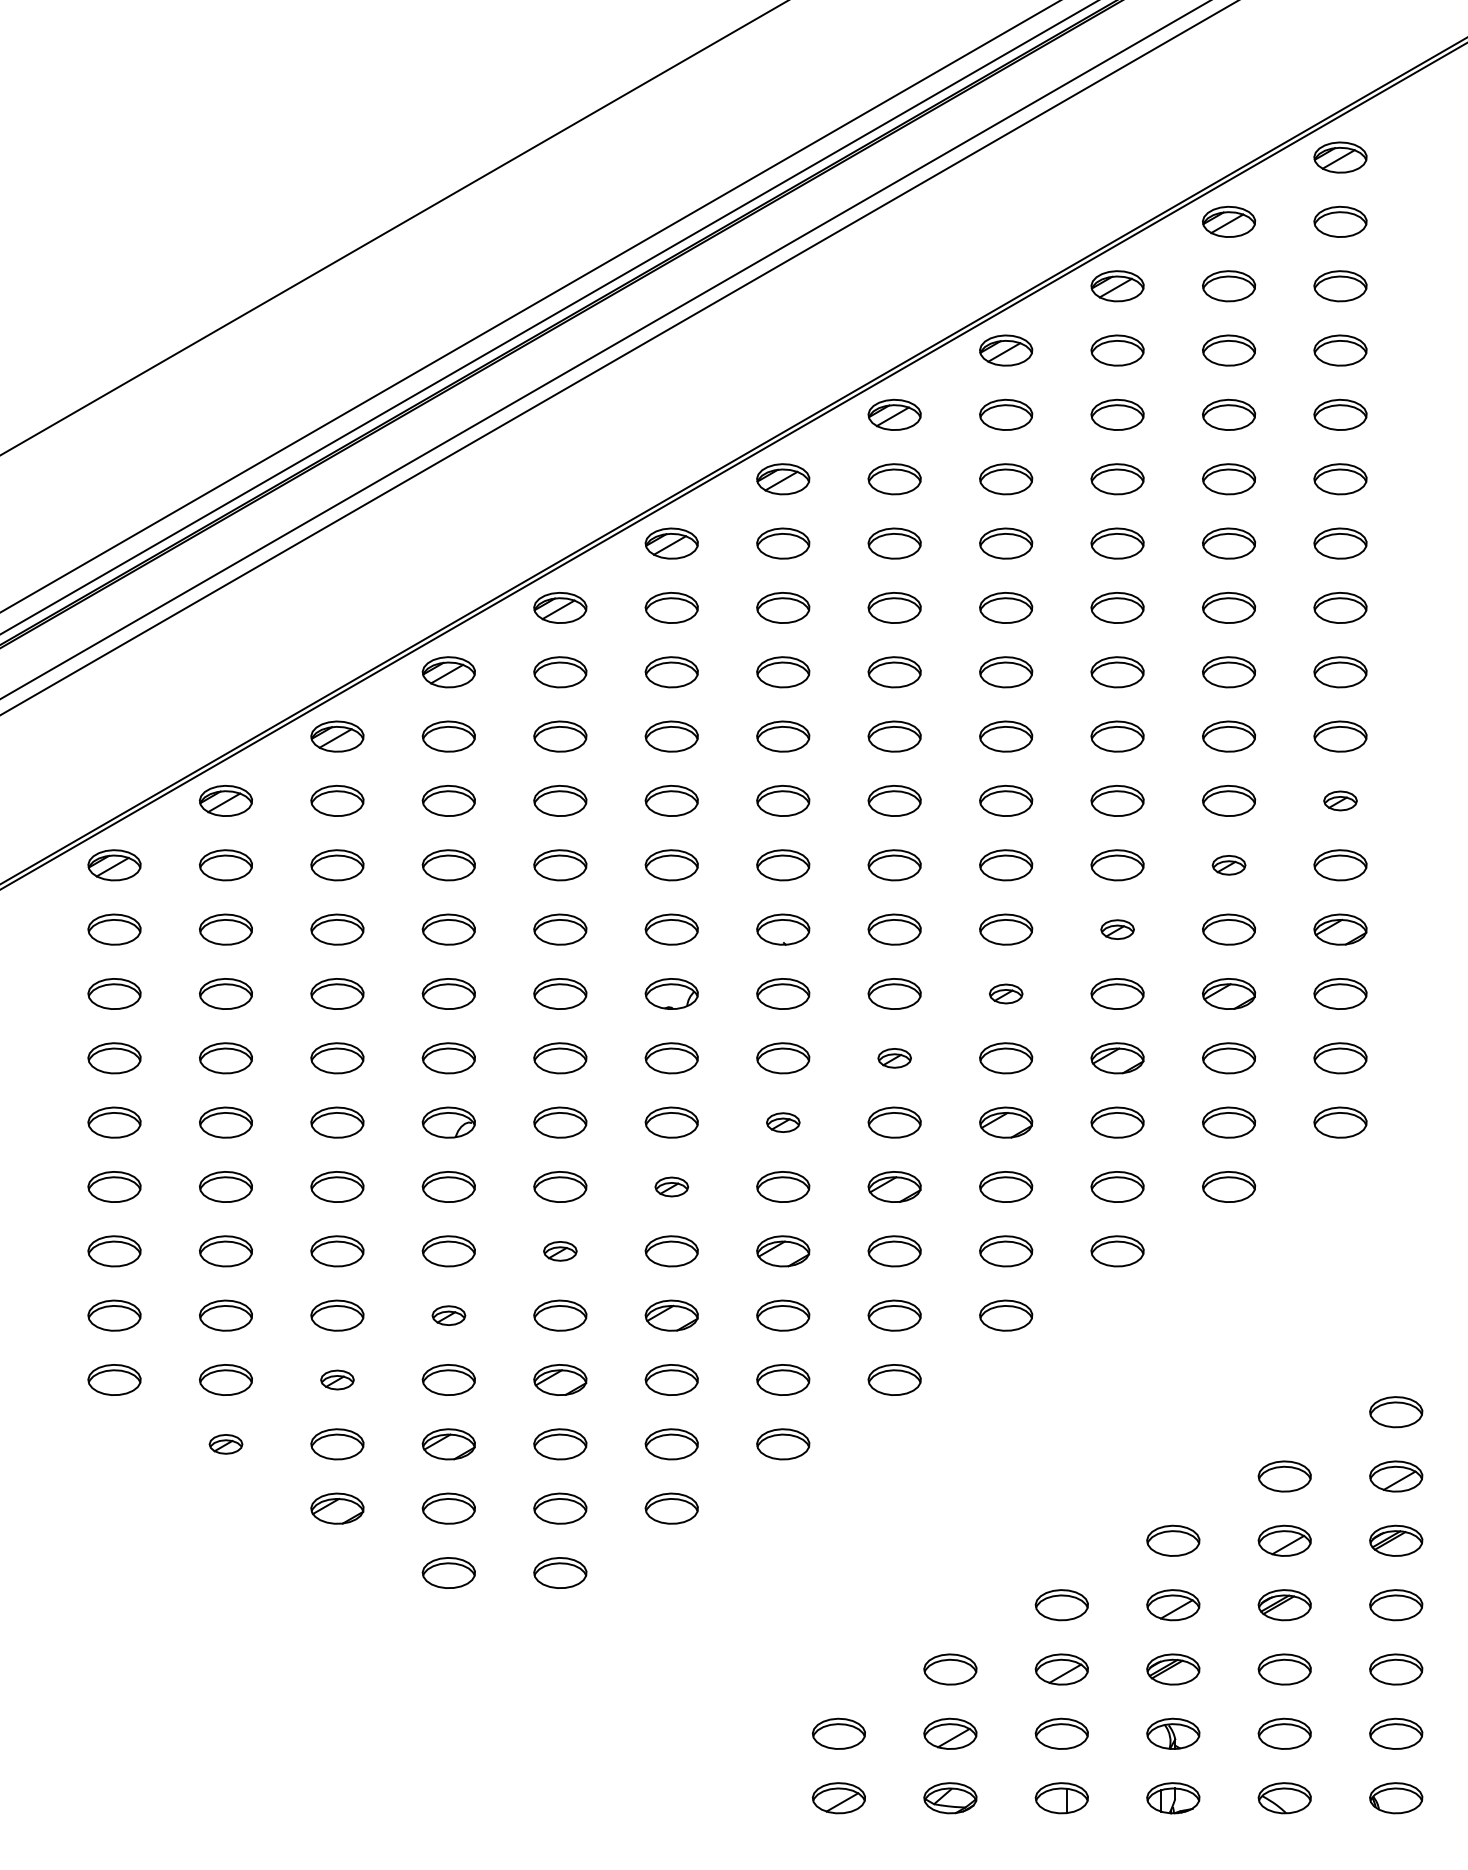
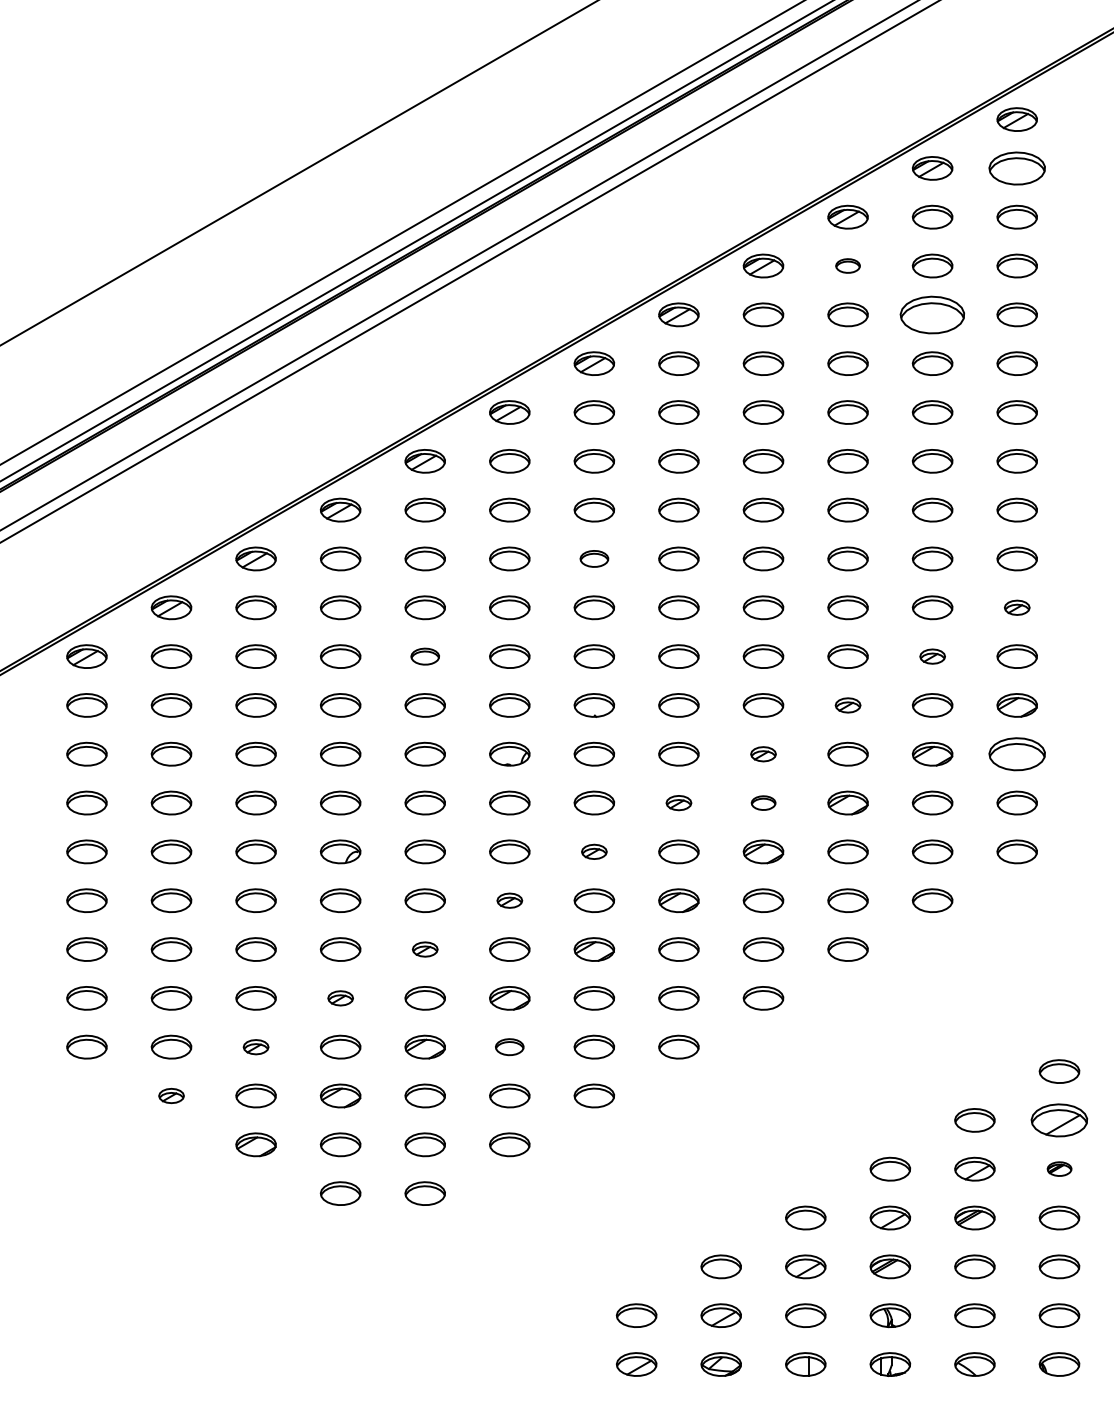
part: (1340, 221) -> (1017, 168), size x1.4
part: (1117, 350) -> (847, 265), size x0.6
part: (1229, 414) -> (932, 314), size x1.6
part: (783, 736) -> (594, 558), size x0.7
part: (560, 865) -> (425, 656), size x0.7
part: (1340, 993) -> (1017, 753), size x1.4
part: (1006, 1058) -> (763, 803), size x0.6
part: (671, 1379) -> (509, 1046), size x0.7
part: (1396, 1476) -> (1059, 1120), size x1.4
part: (1396, 1540) -> (1059, 1168), size x0.6

